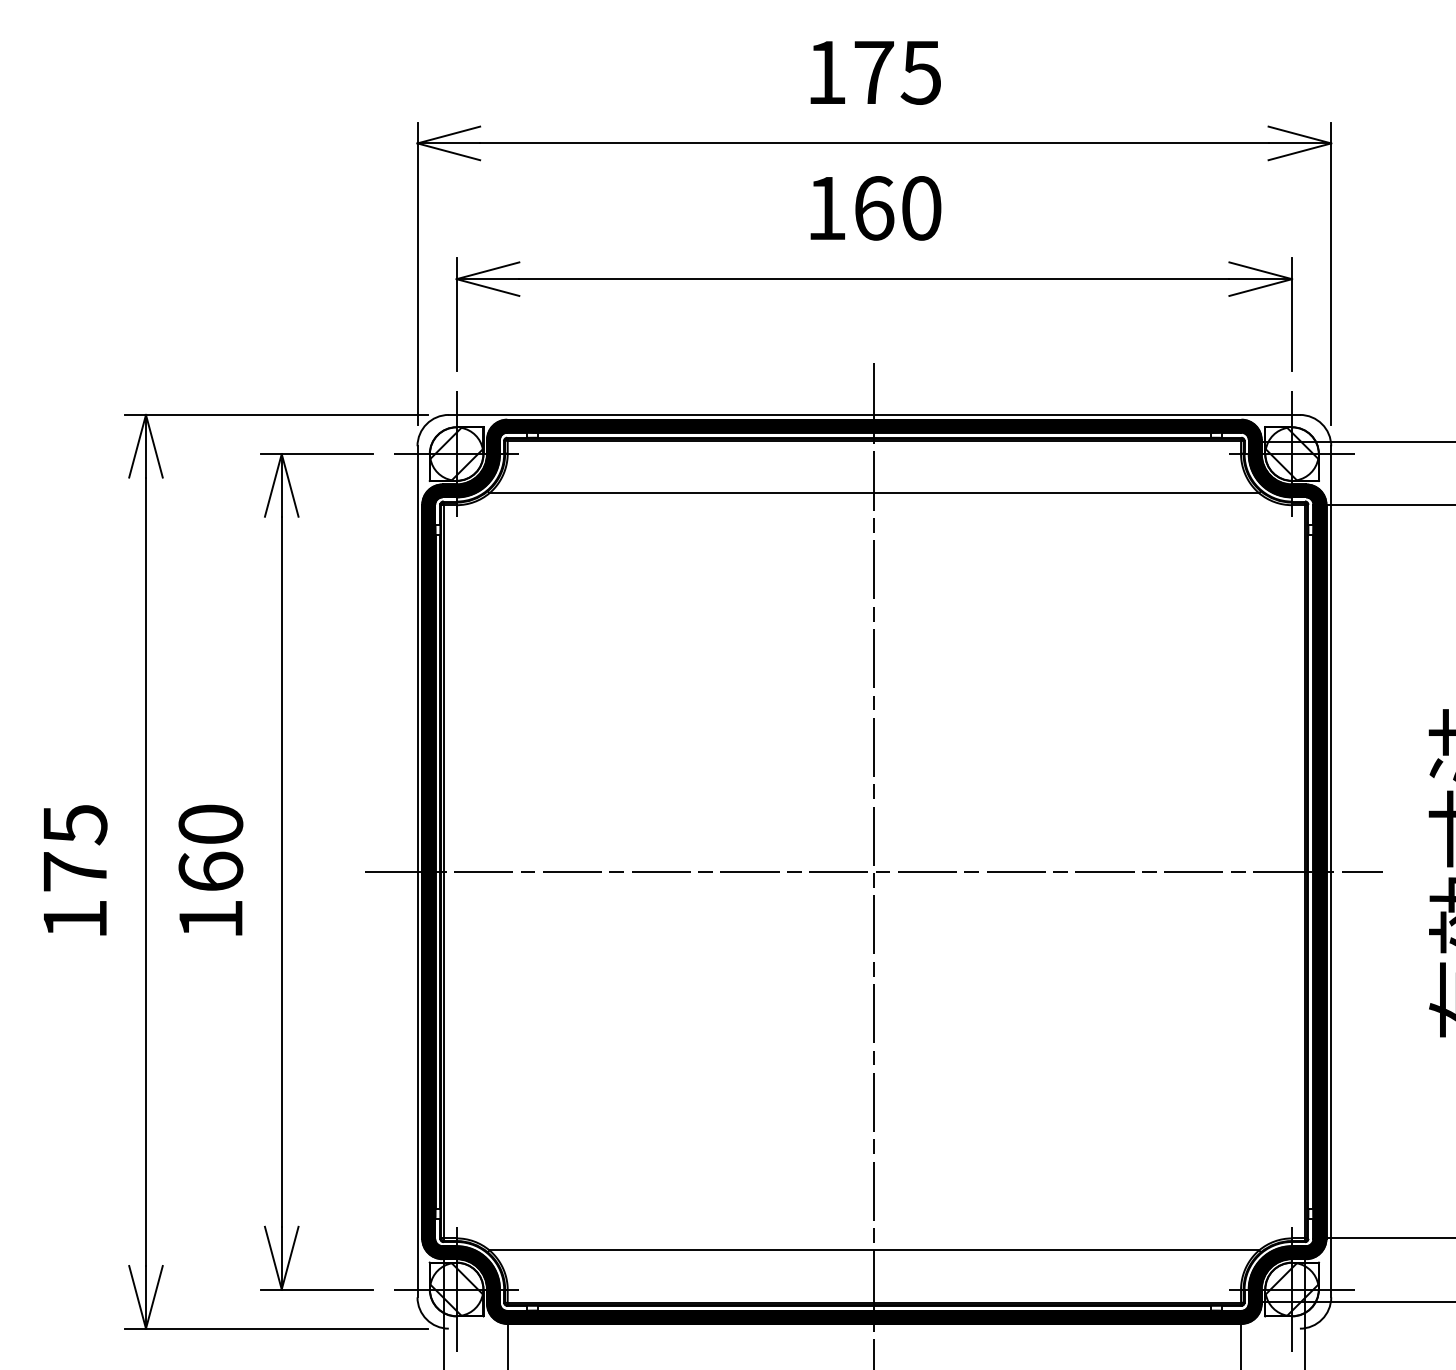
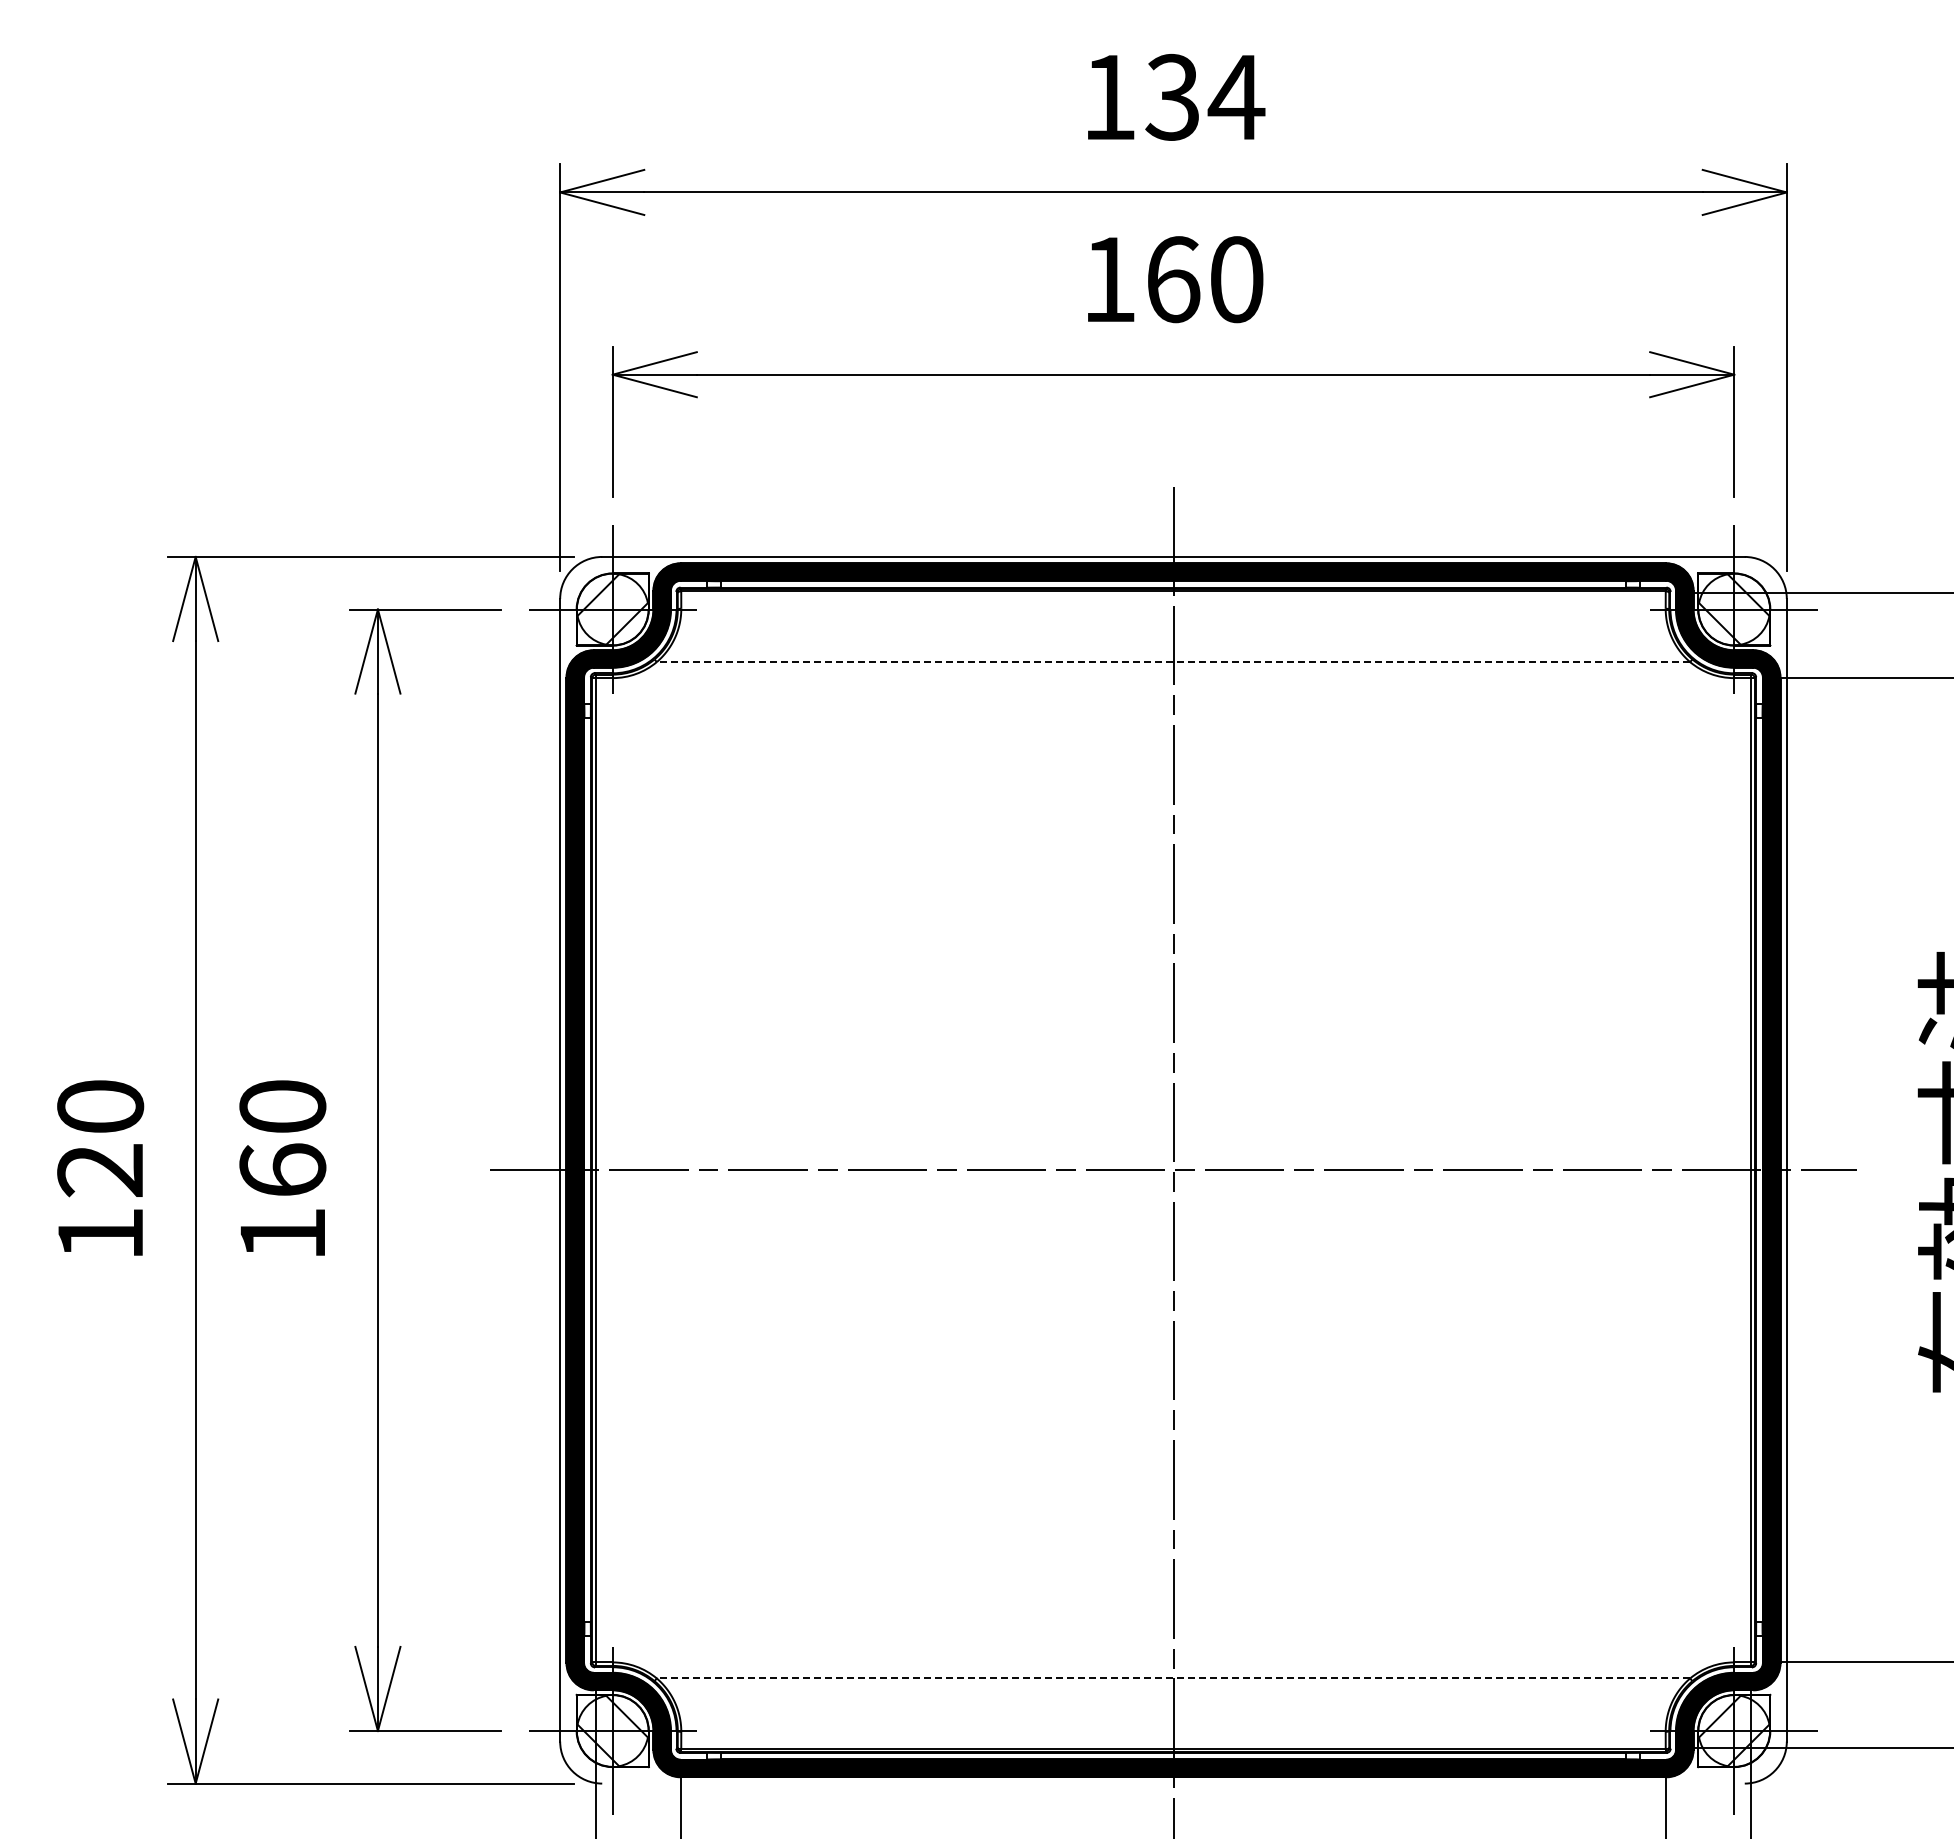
text: (898, 71) -> (1205, 96), 175 -> 134
line: (874, 493) -> (1173, 662), solid -> dashed
text: (75, 848) -> (100, 1138), 175 -> 120
line: (874, 1250) -> (1173, 1678), solid -> dashed

